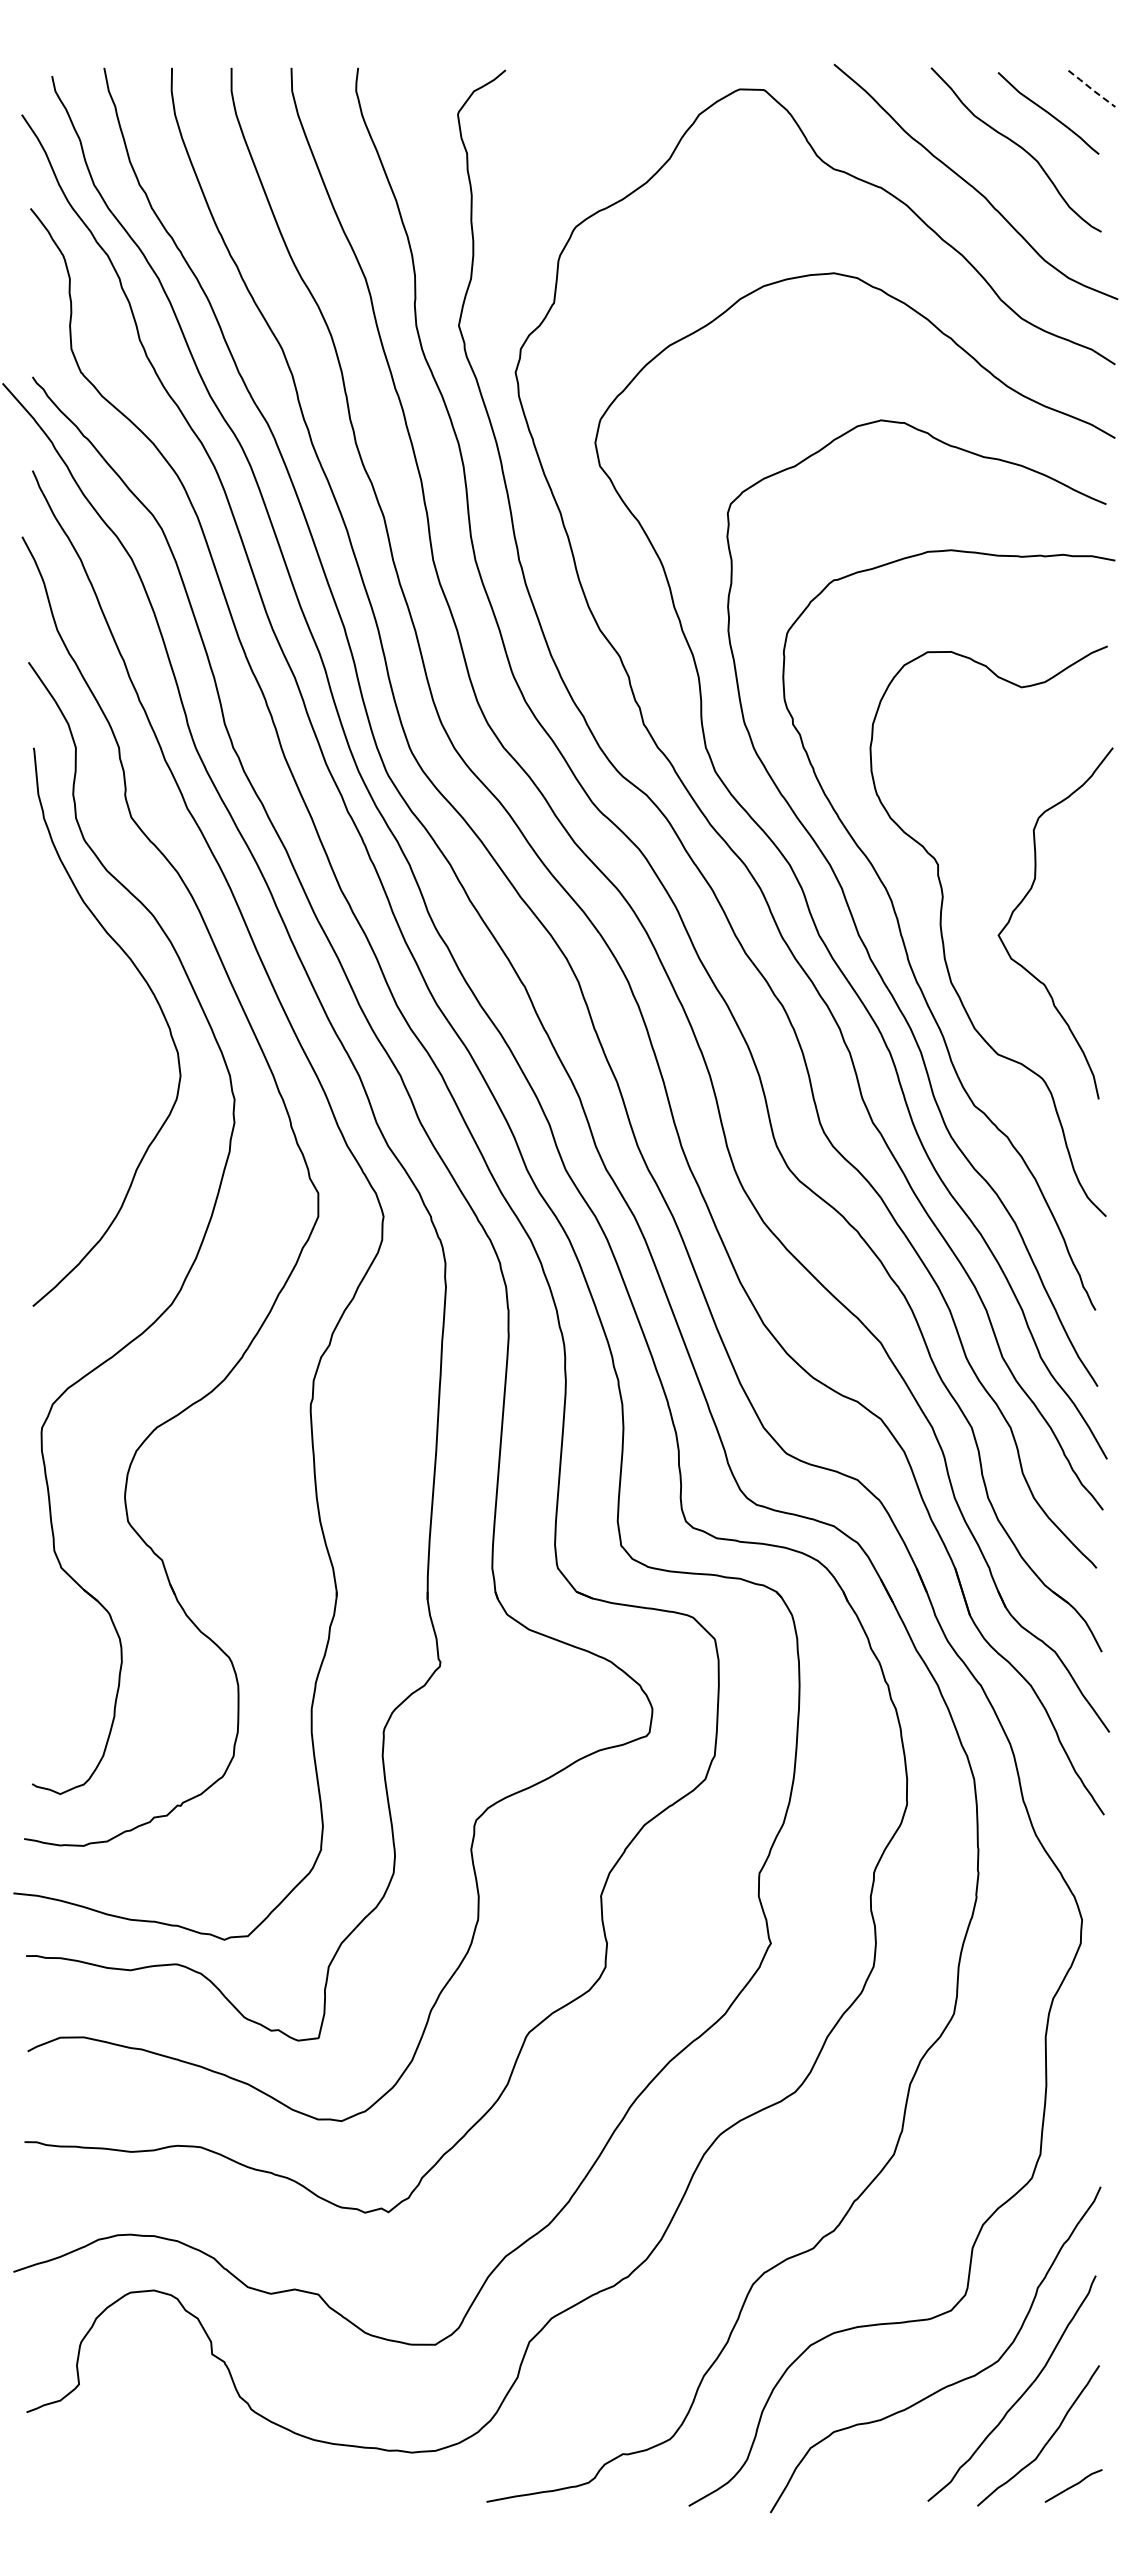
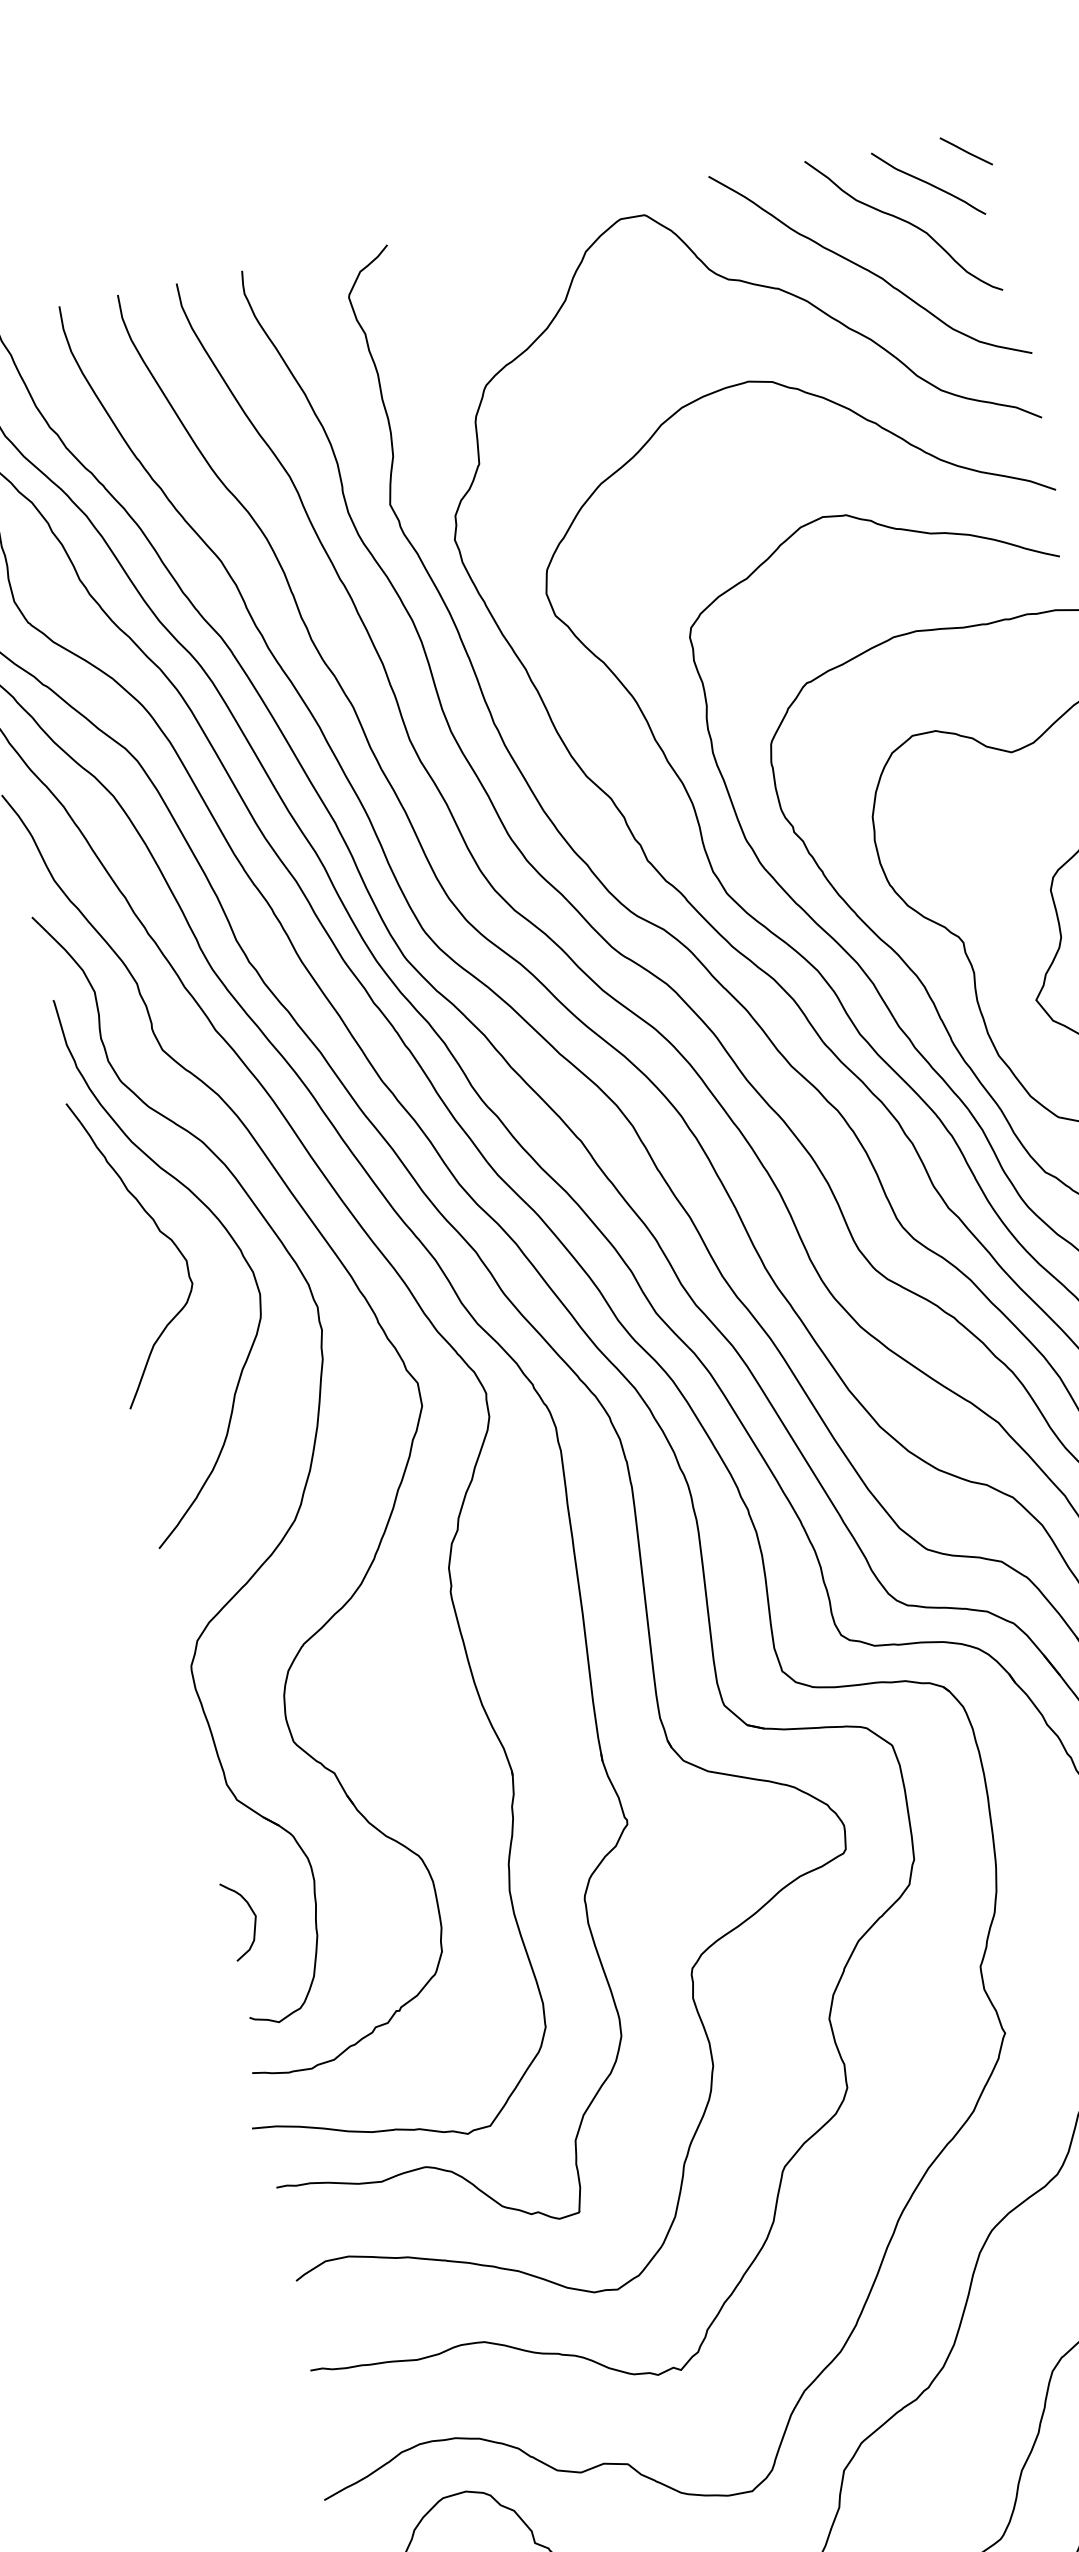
line: (1092, 89) -> (967, 151), dashed -> solid
curve: (93, 995) -> (159, 1231), added
curve: (55, 1689) -> (254, 1920), added

